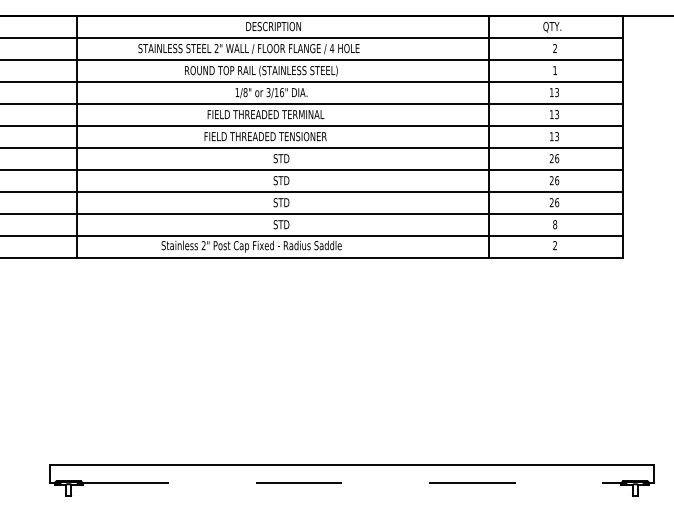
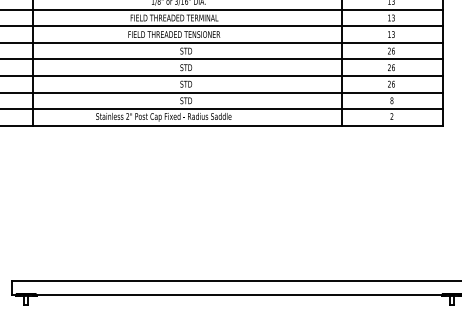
line: (352, 483) -> (239, 295), dashed -> solid

